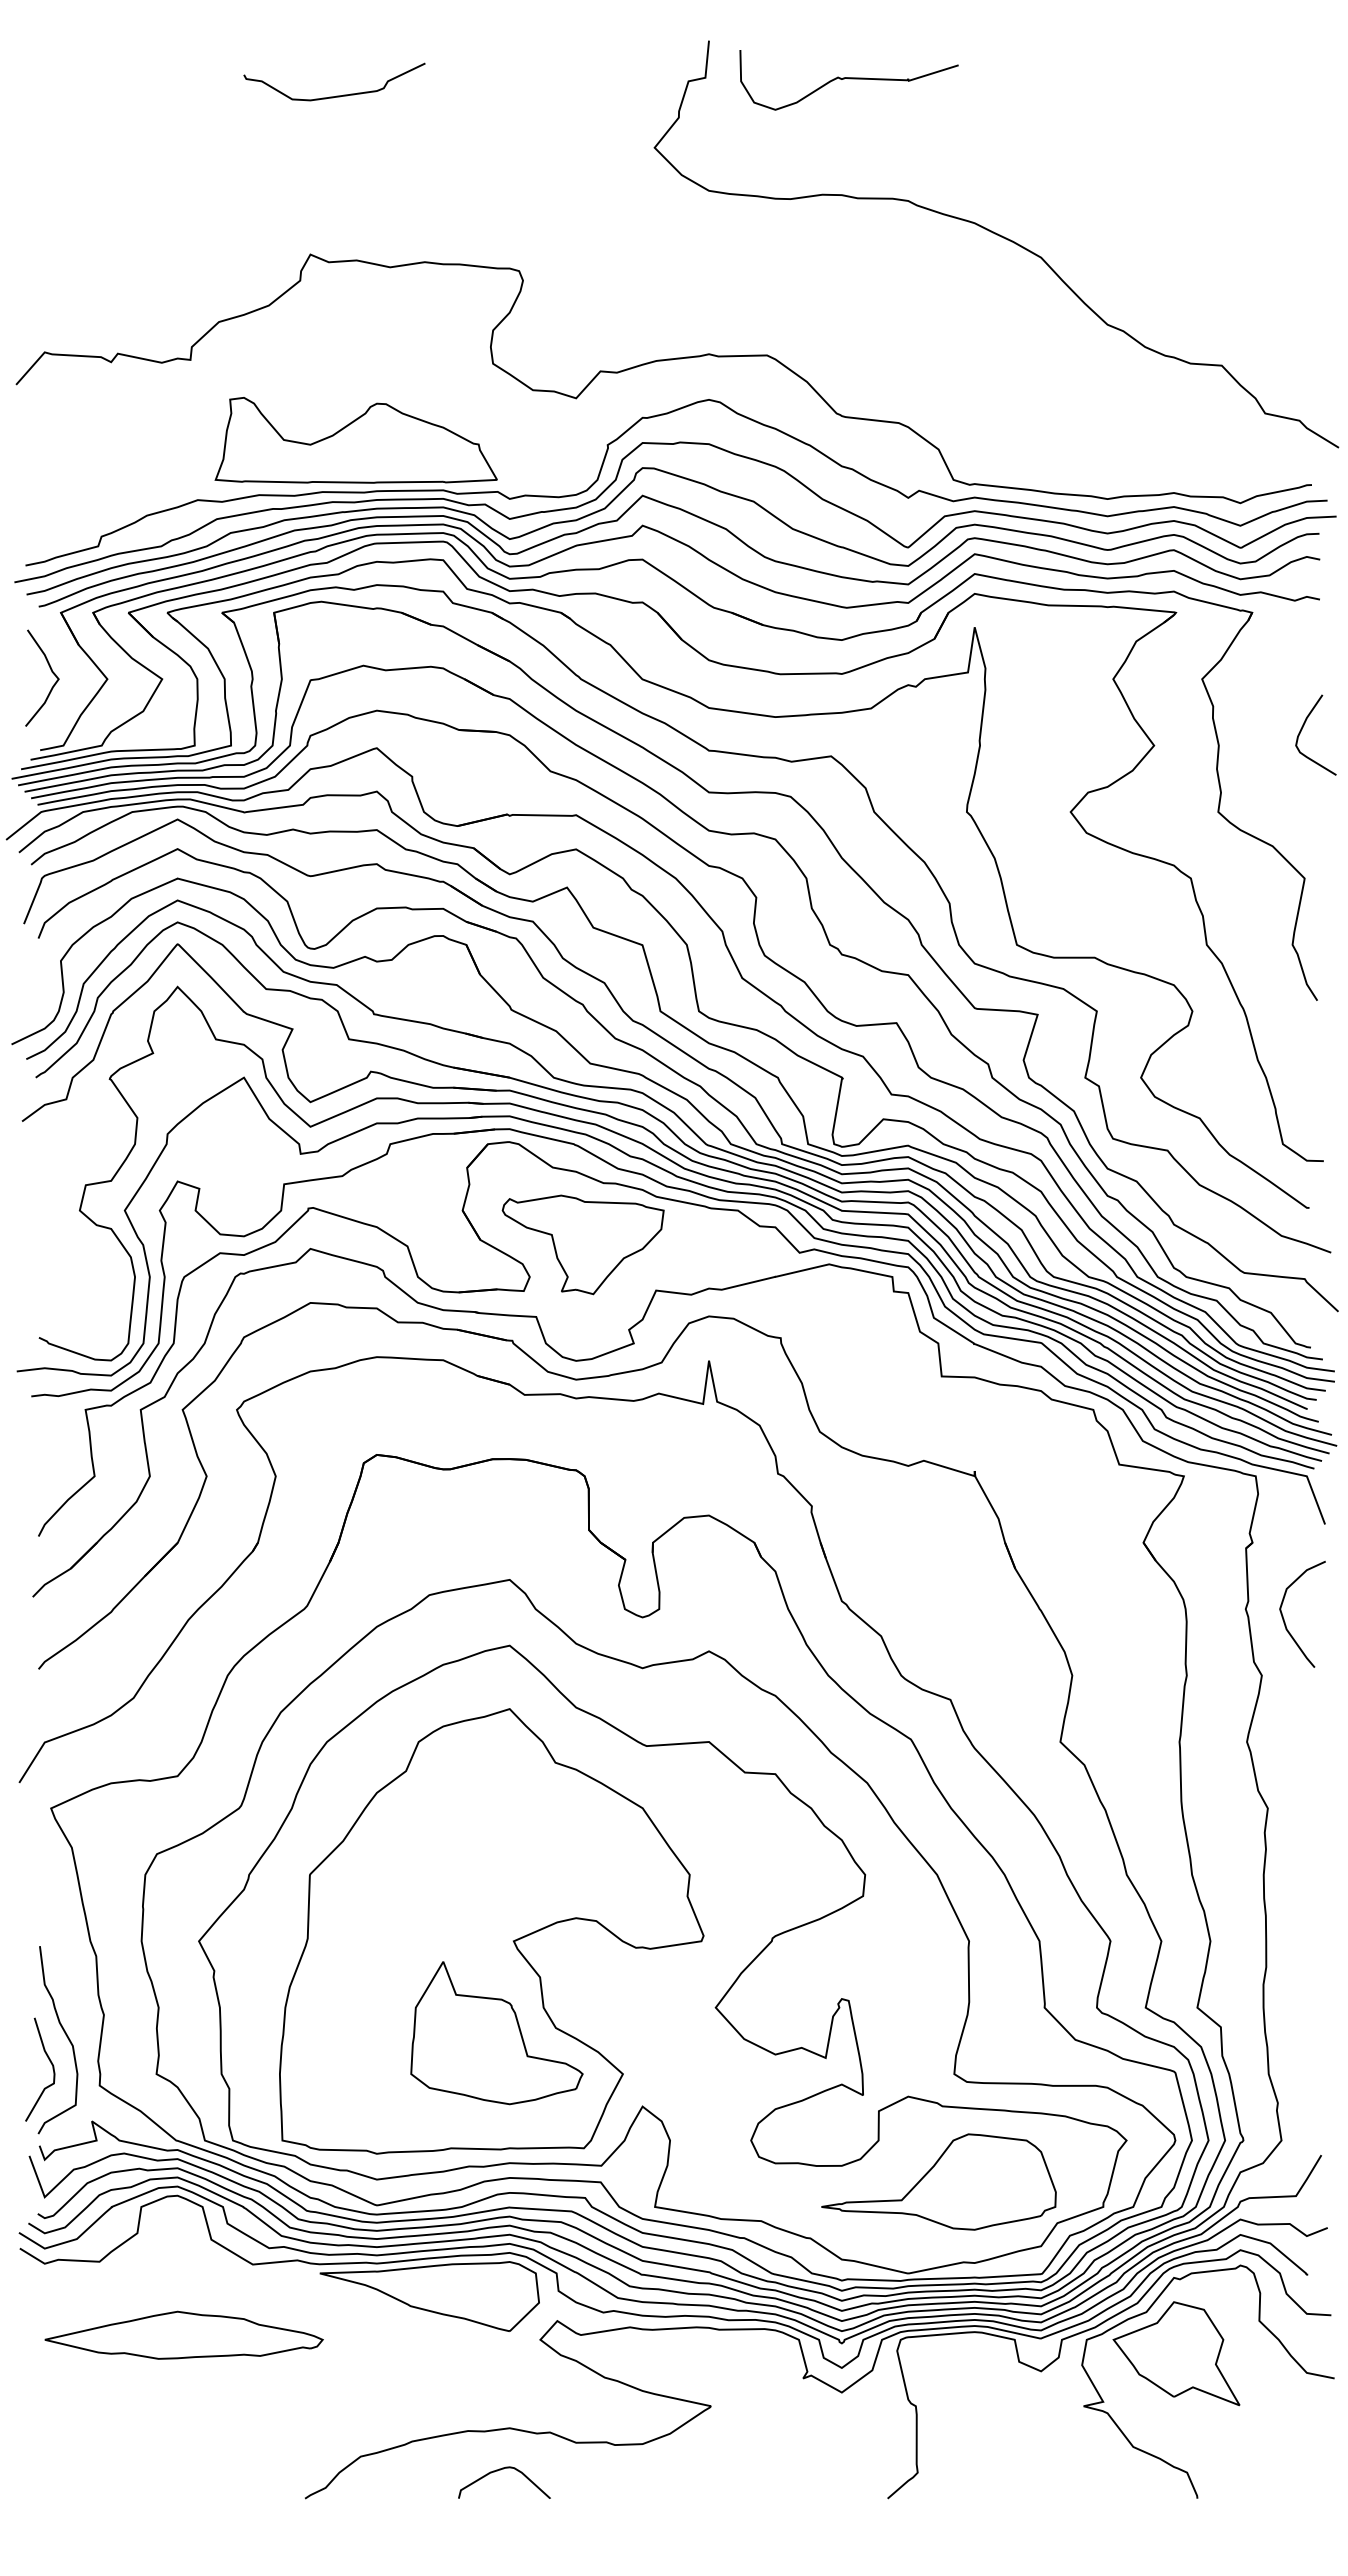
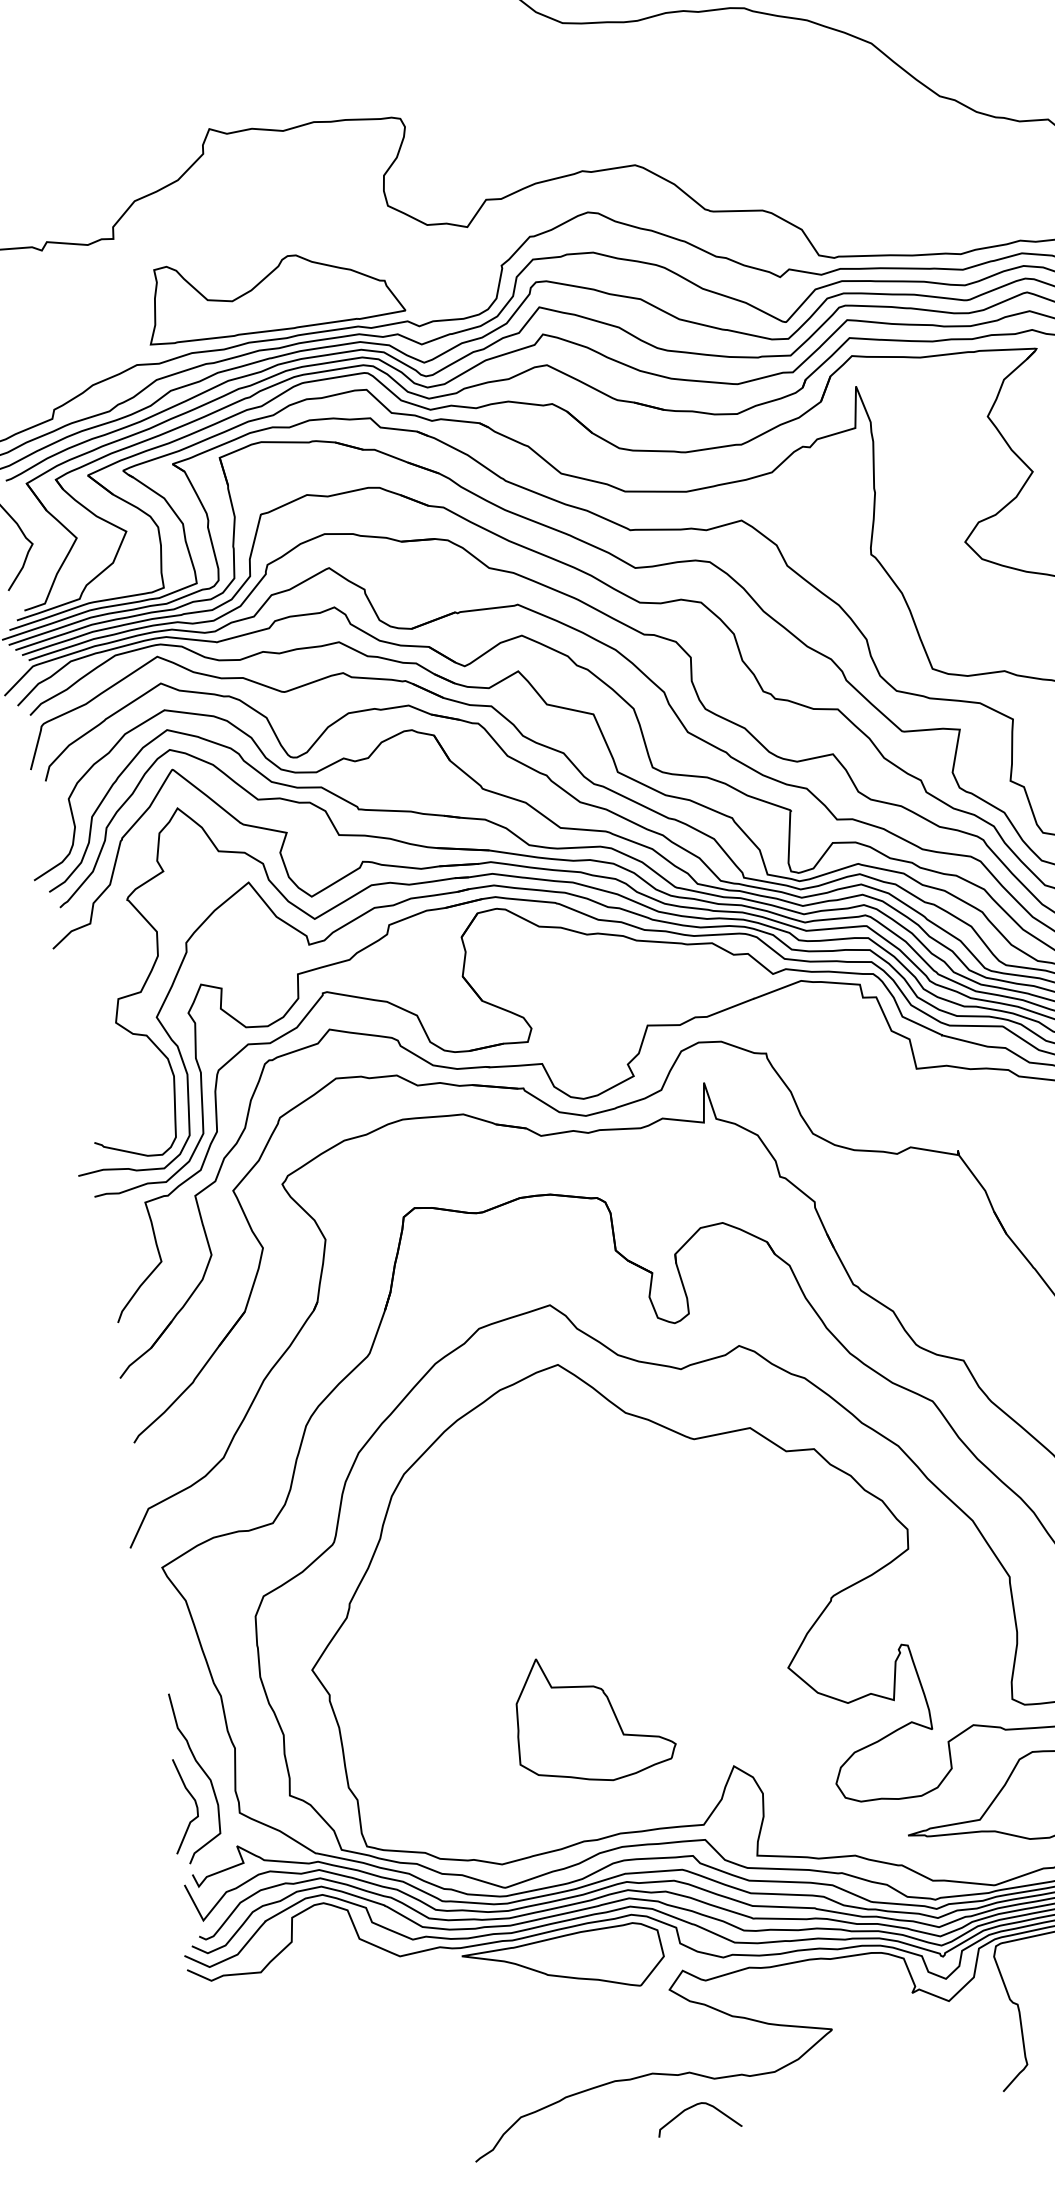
part: (582, 1244) -> (575, 992), removed
part: (491, 1931) -> (575, 1625), removed
part: (183, 2334) -> (345, 2028), removed
curve: (500, 2470) -> (693, 2107), moved

